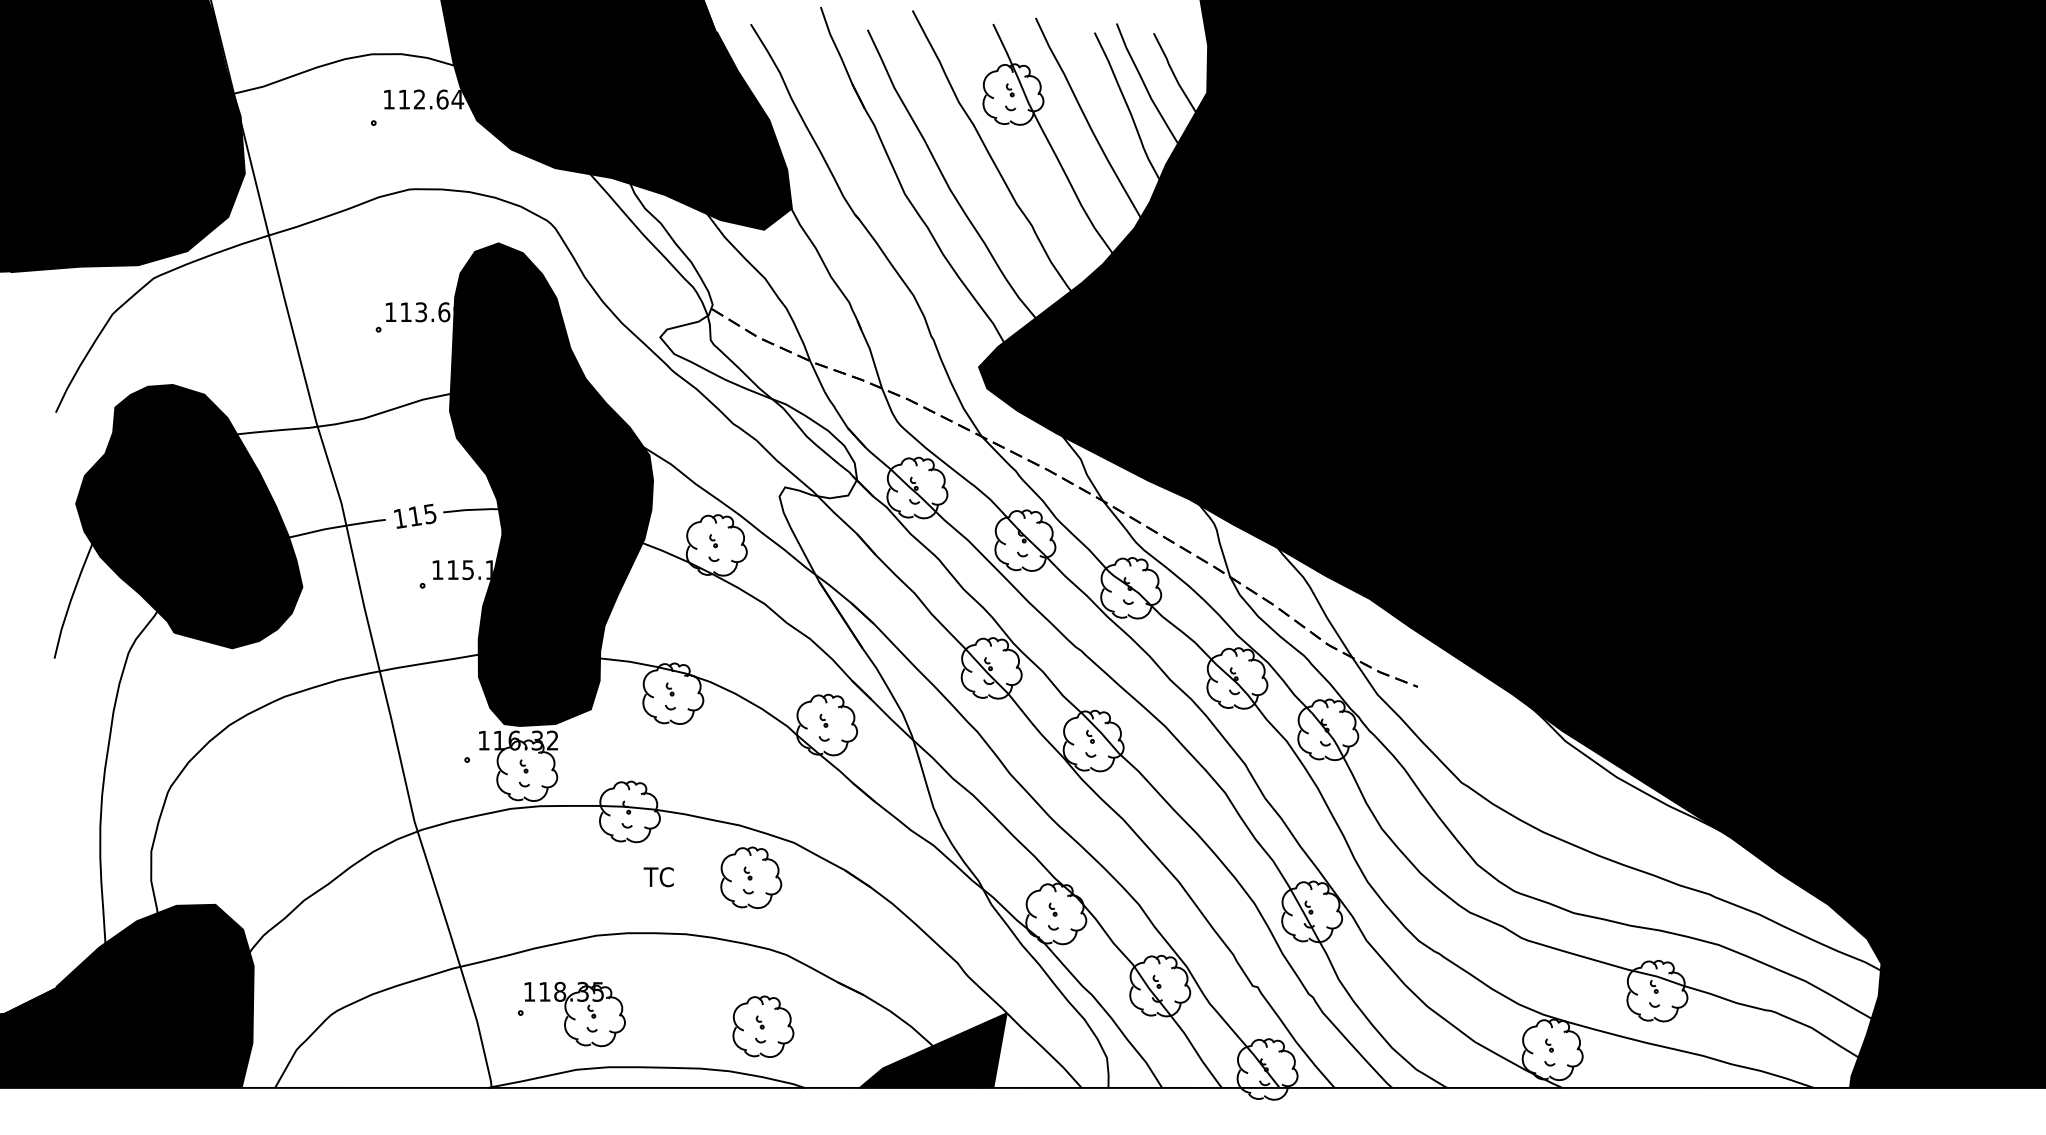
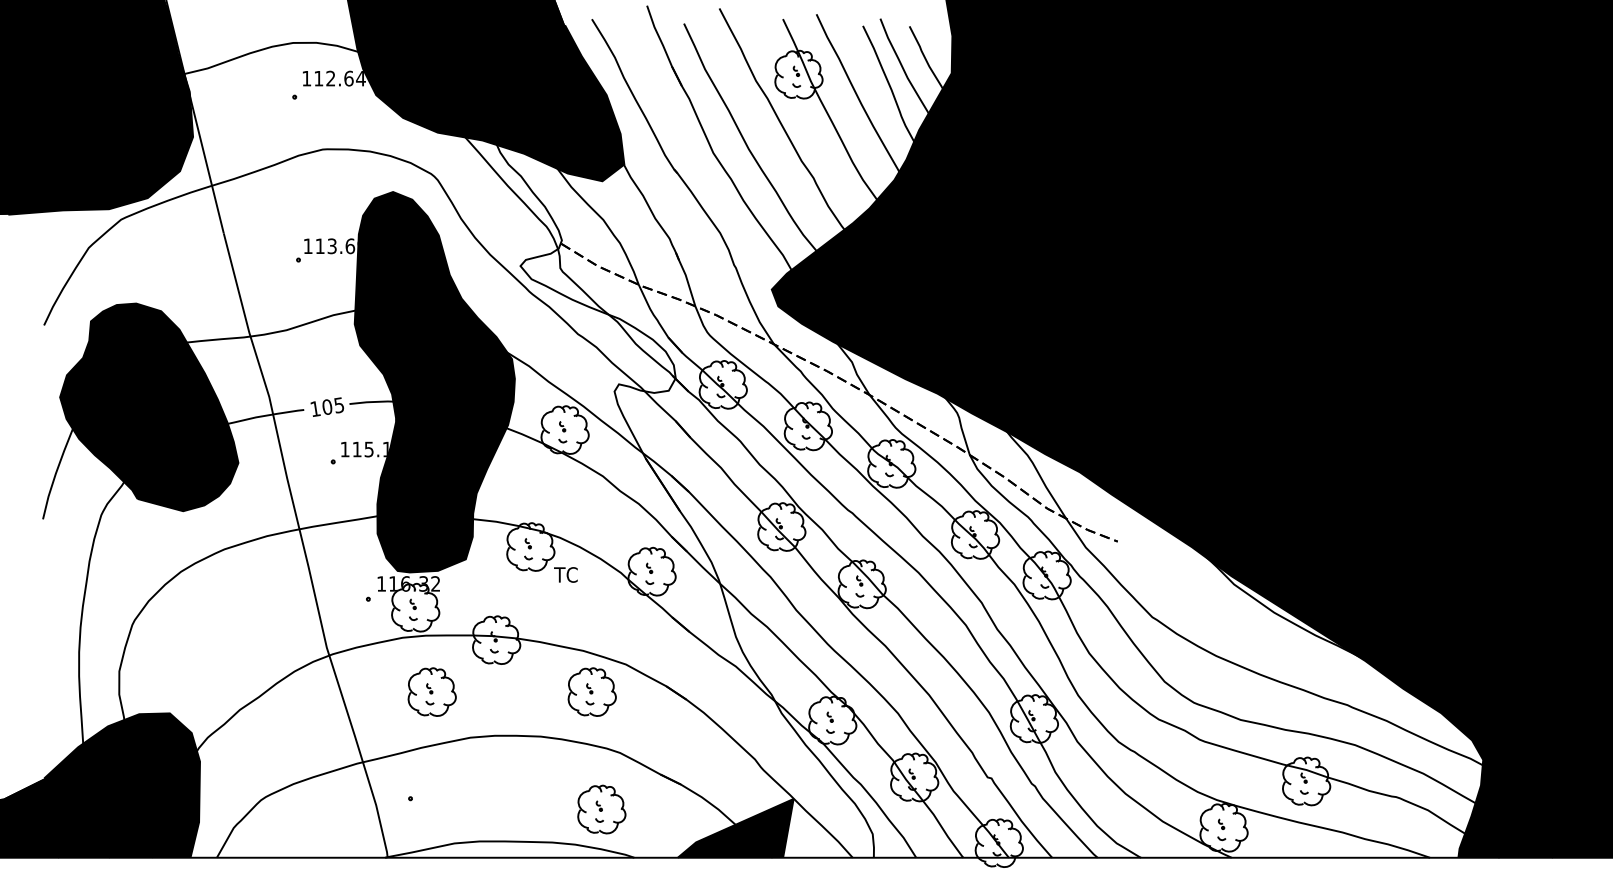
text: (415, 516) -> (327, 407), 115 -> 105
part: (548, 877) -> (432, 691), added
text: (658, 877) -> (565, 575), moved
part: (574, 1014) -> (452, 799), removed

